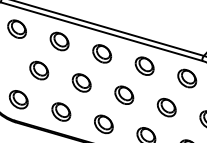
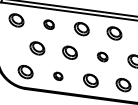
part: (59, 41) -> (49, 24), size x0.7
part: (124, 94) -> (102, 56), size x0.7
part: (61, 111) -> (58, 75), size x0.6

